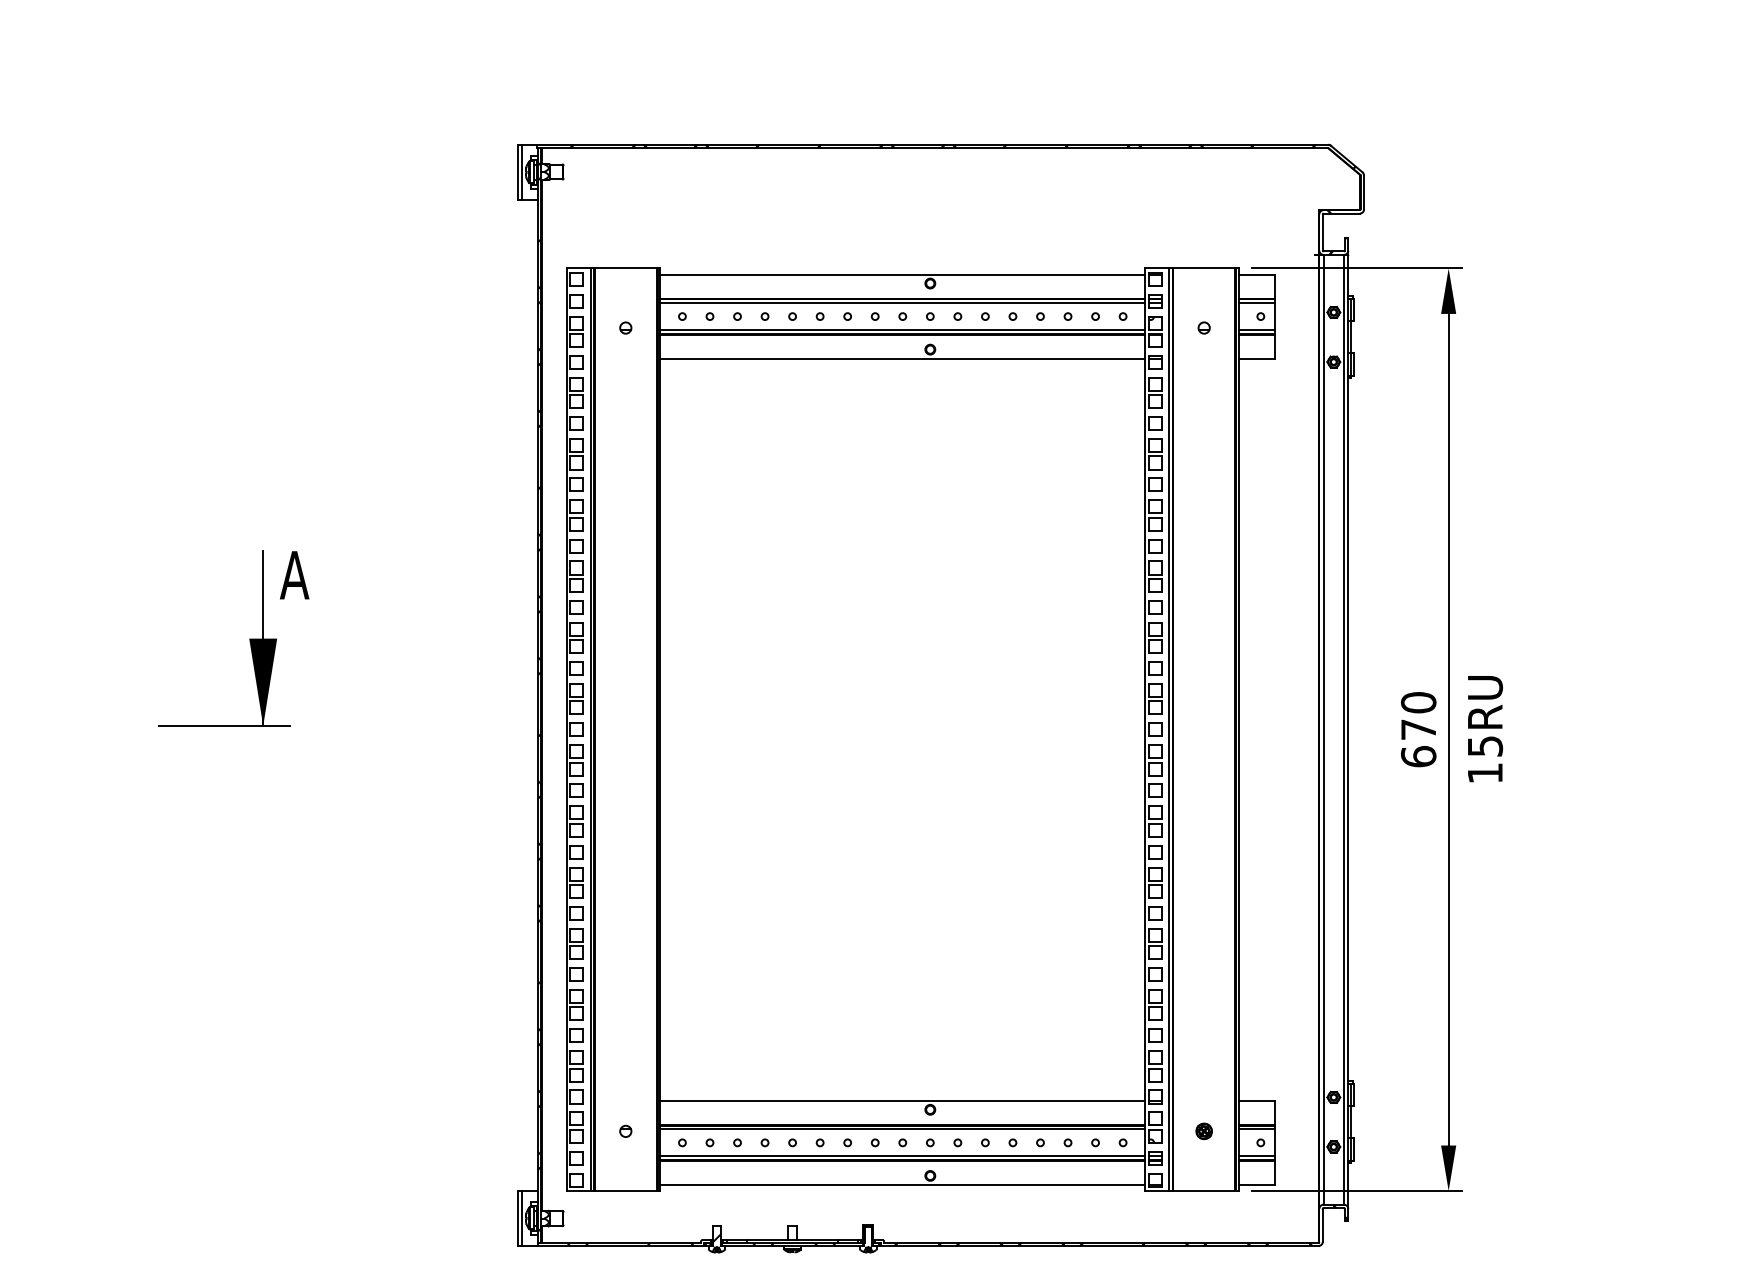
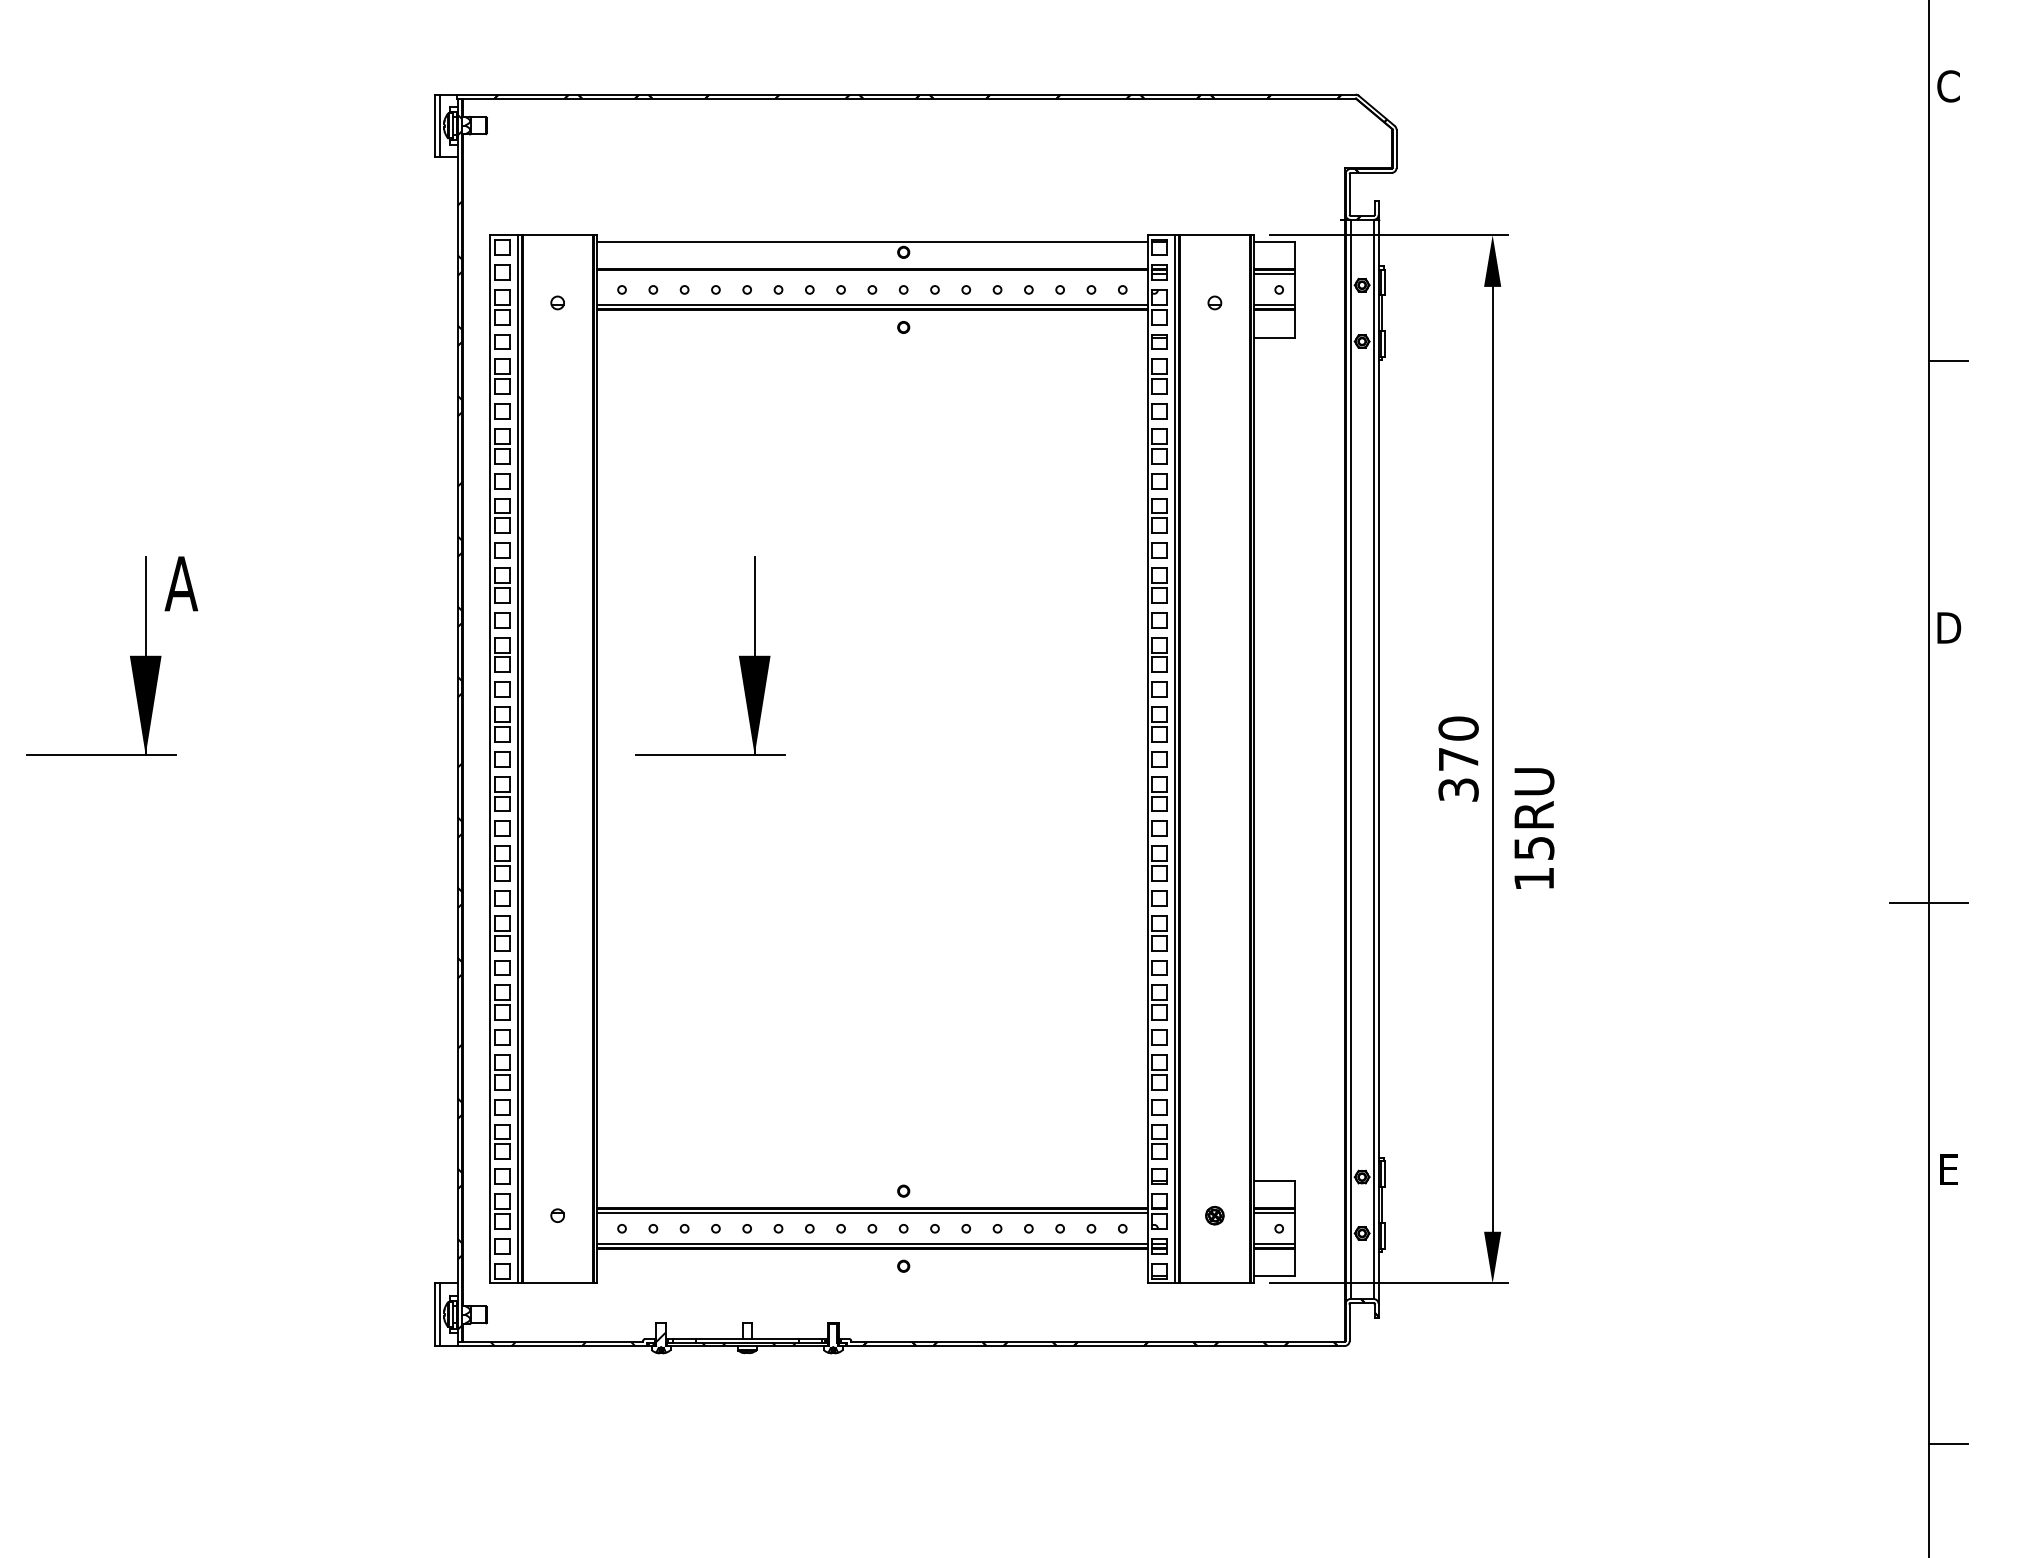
line: (901, 303) -> (871, 274), removed
line: (901, 358) -> (871, 337), removed
part: (785, 638) -> (739, 655), added
text: (1485, 728) -> (1534, 828), moved
text: (1418, 756) -> (1458, 789), 670 -> 370
line: (901, 1101) -> (871, 1181), removed
line: (901, 1184) -> (871, 1276), removed

